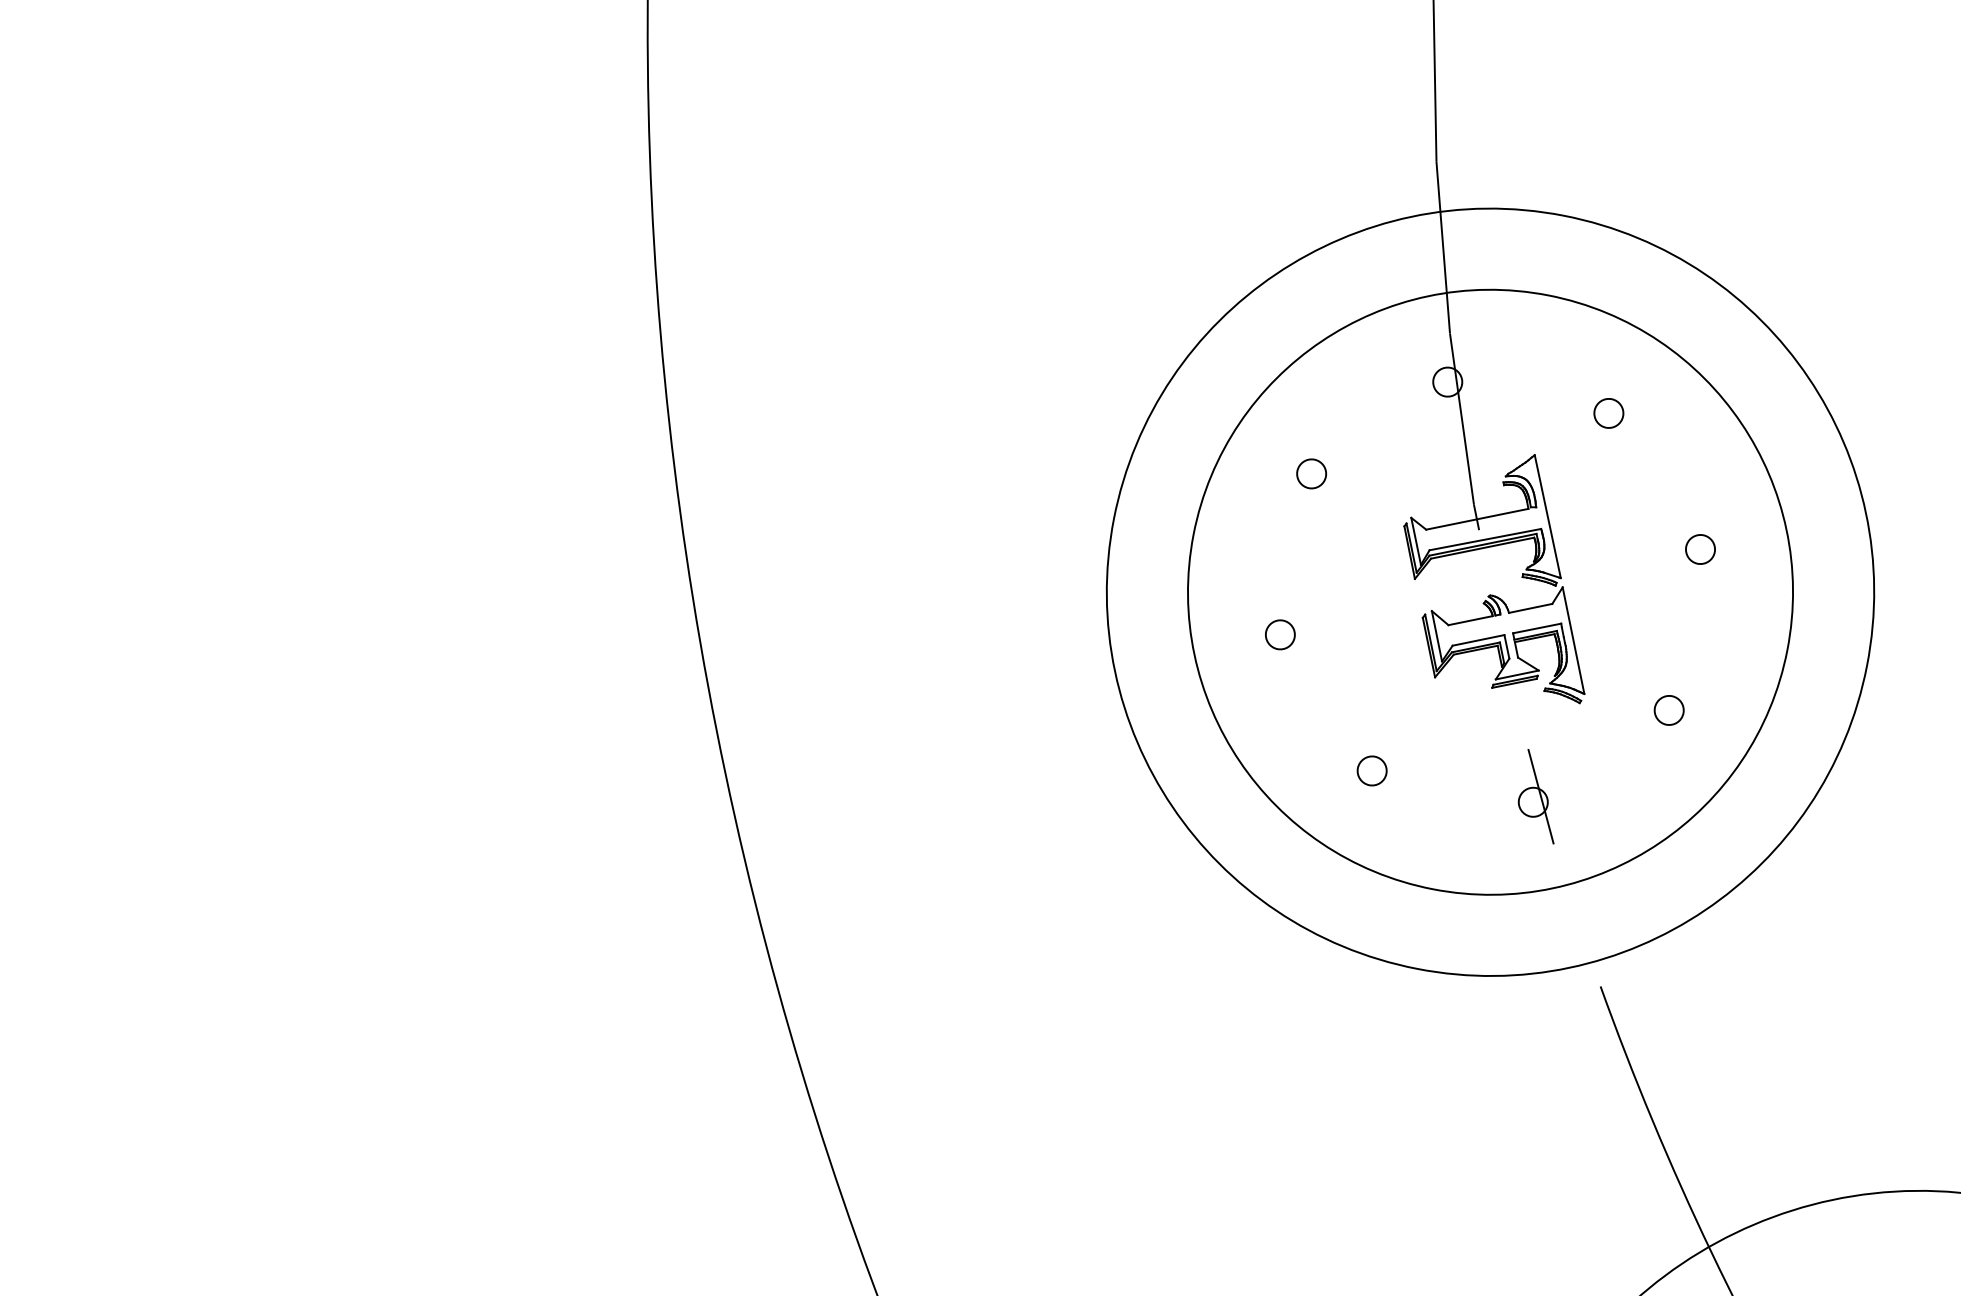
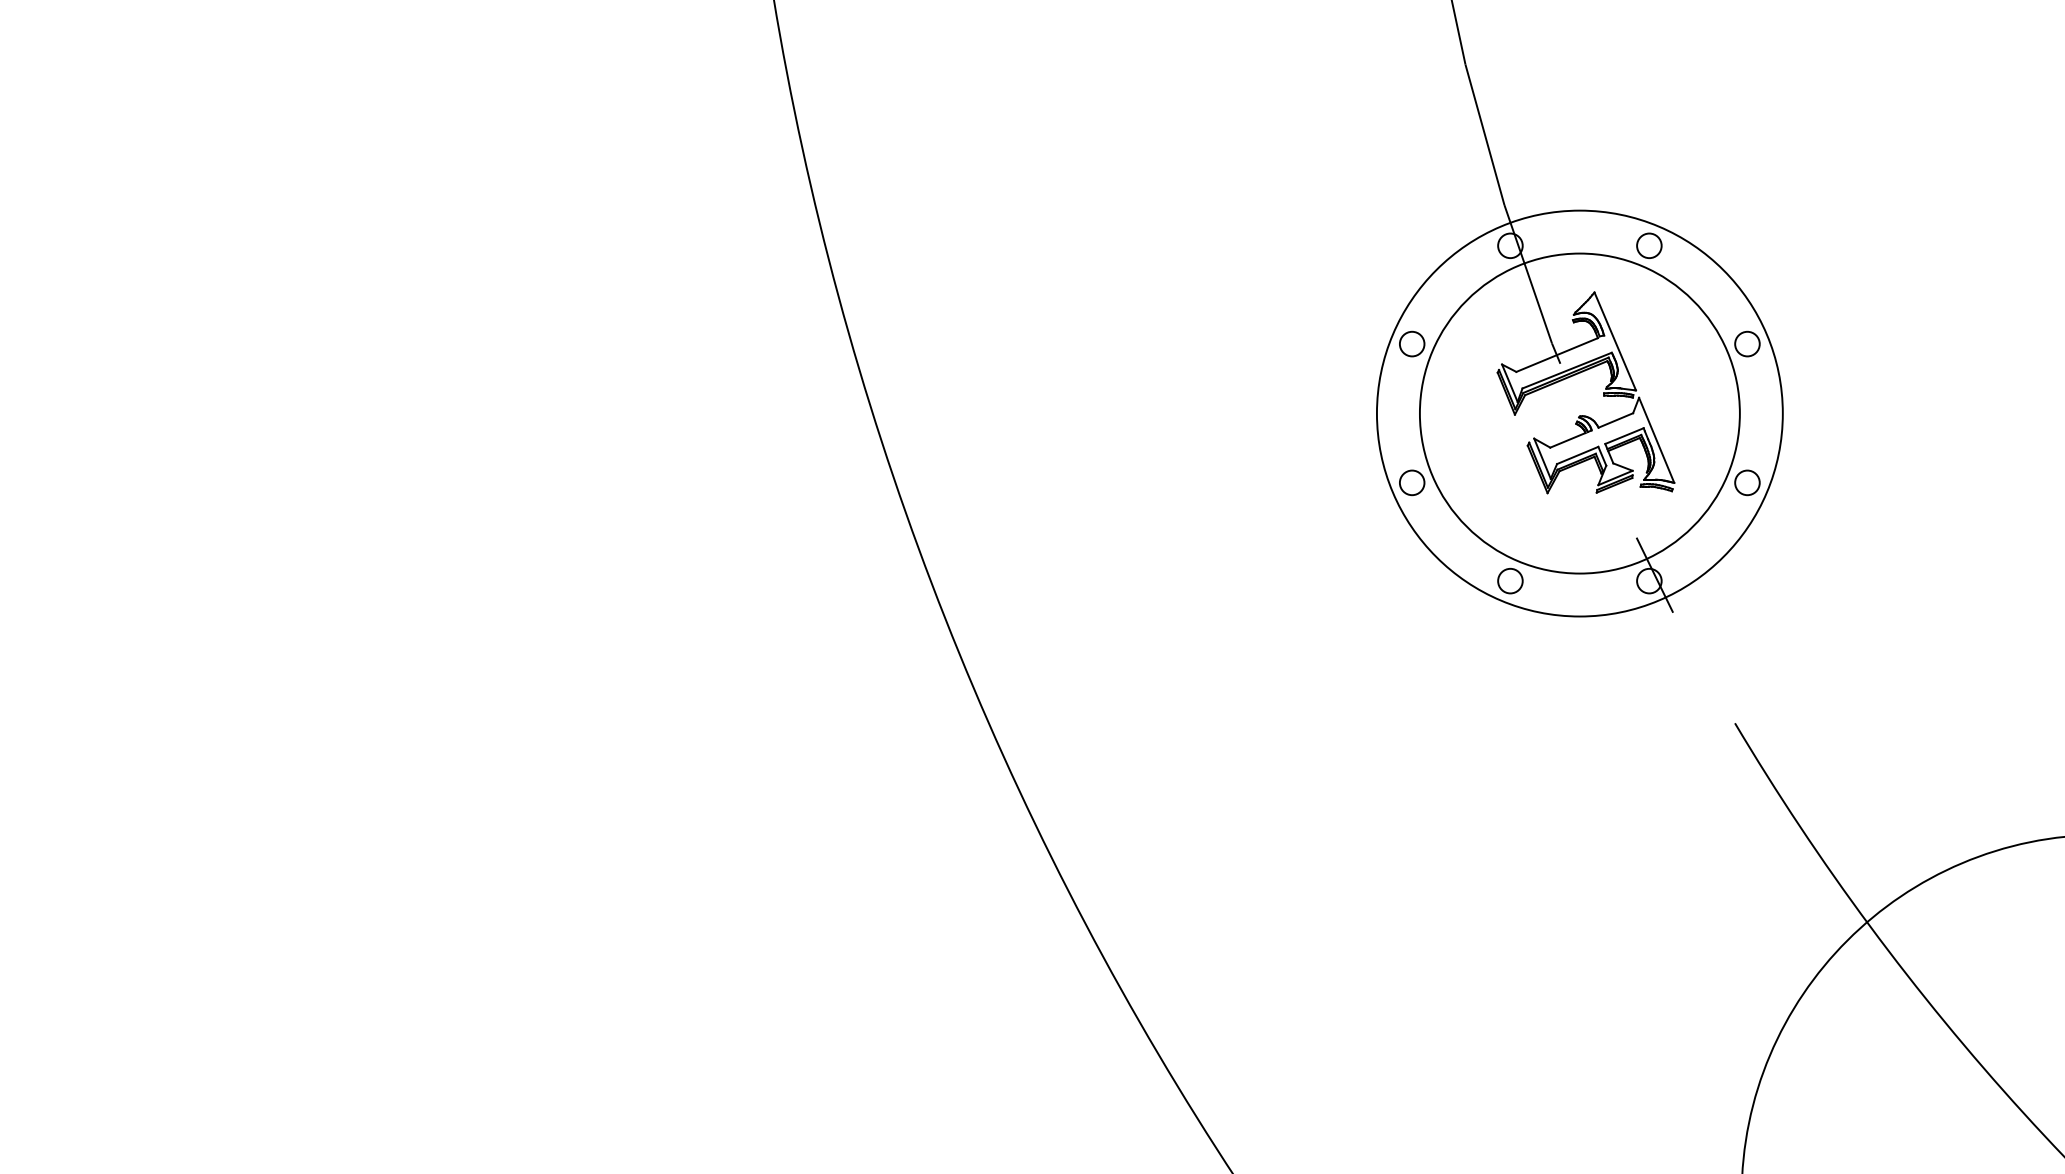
circle: (1490, 592) -> (1579, 413), size x0.62
circle: (1490, 592) -> (1579, 413), size x0.62

